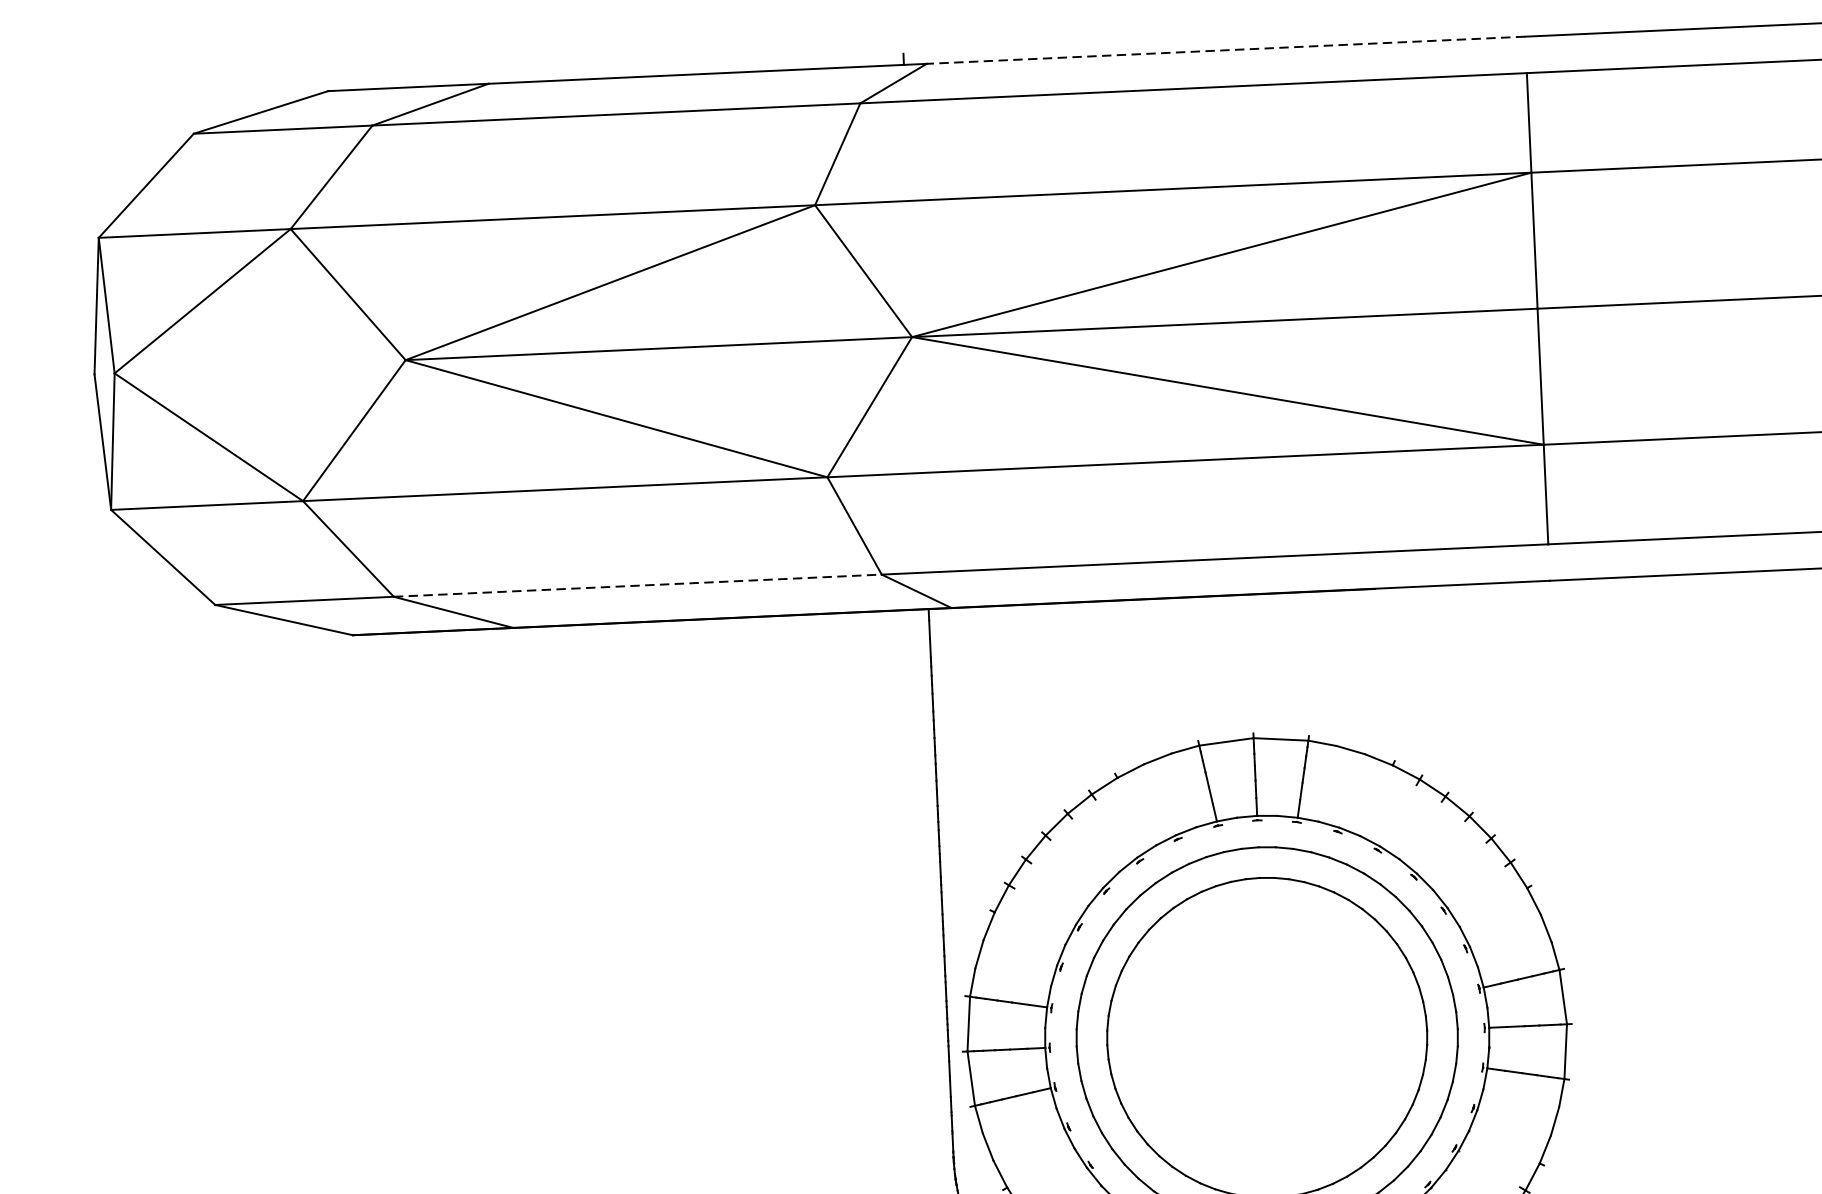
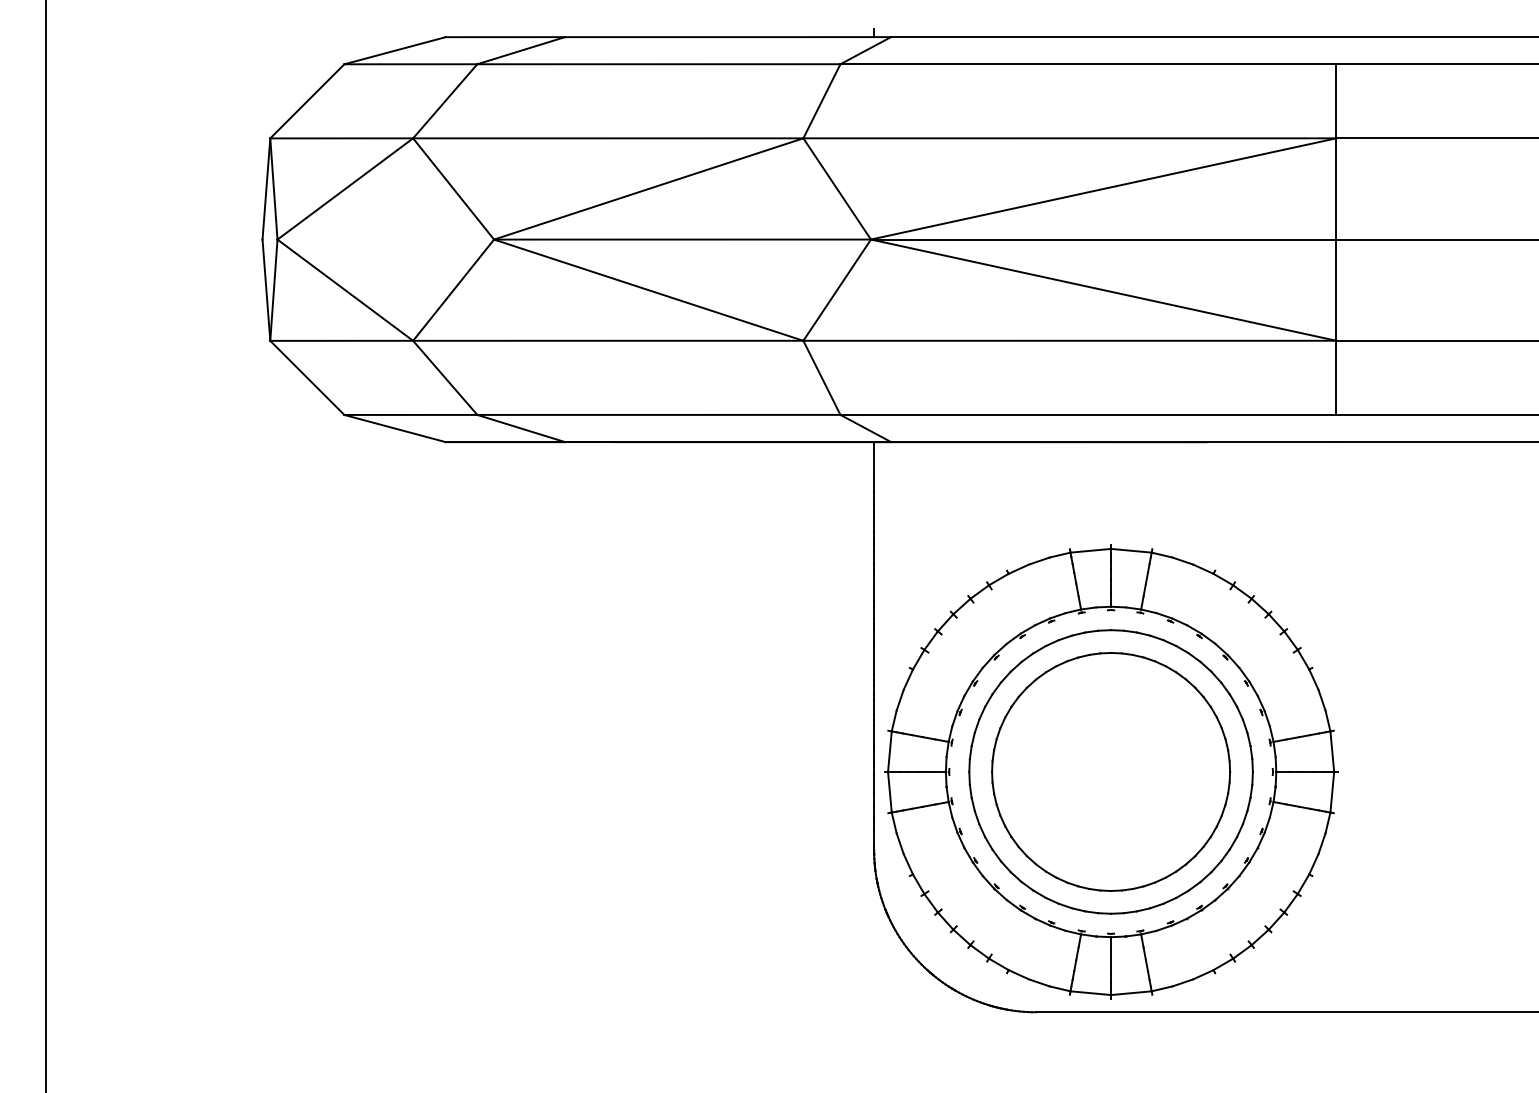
line: (1225, 50) -> (1113, 37), dashed -> solid
line: (637, 585) -> (658, 414), dashed -> solid

